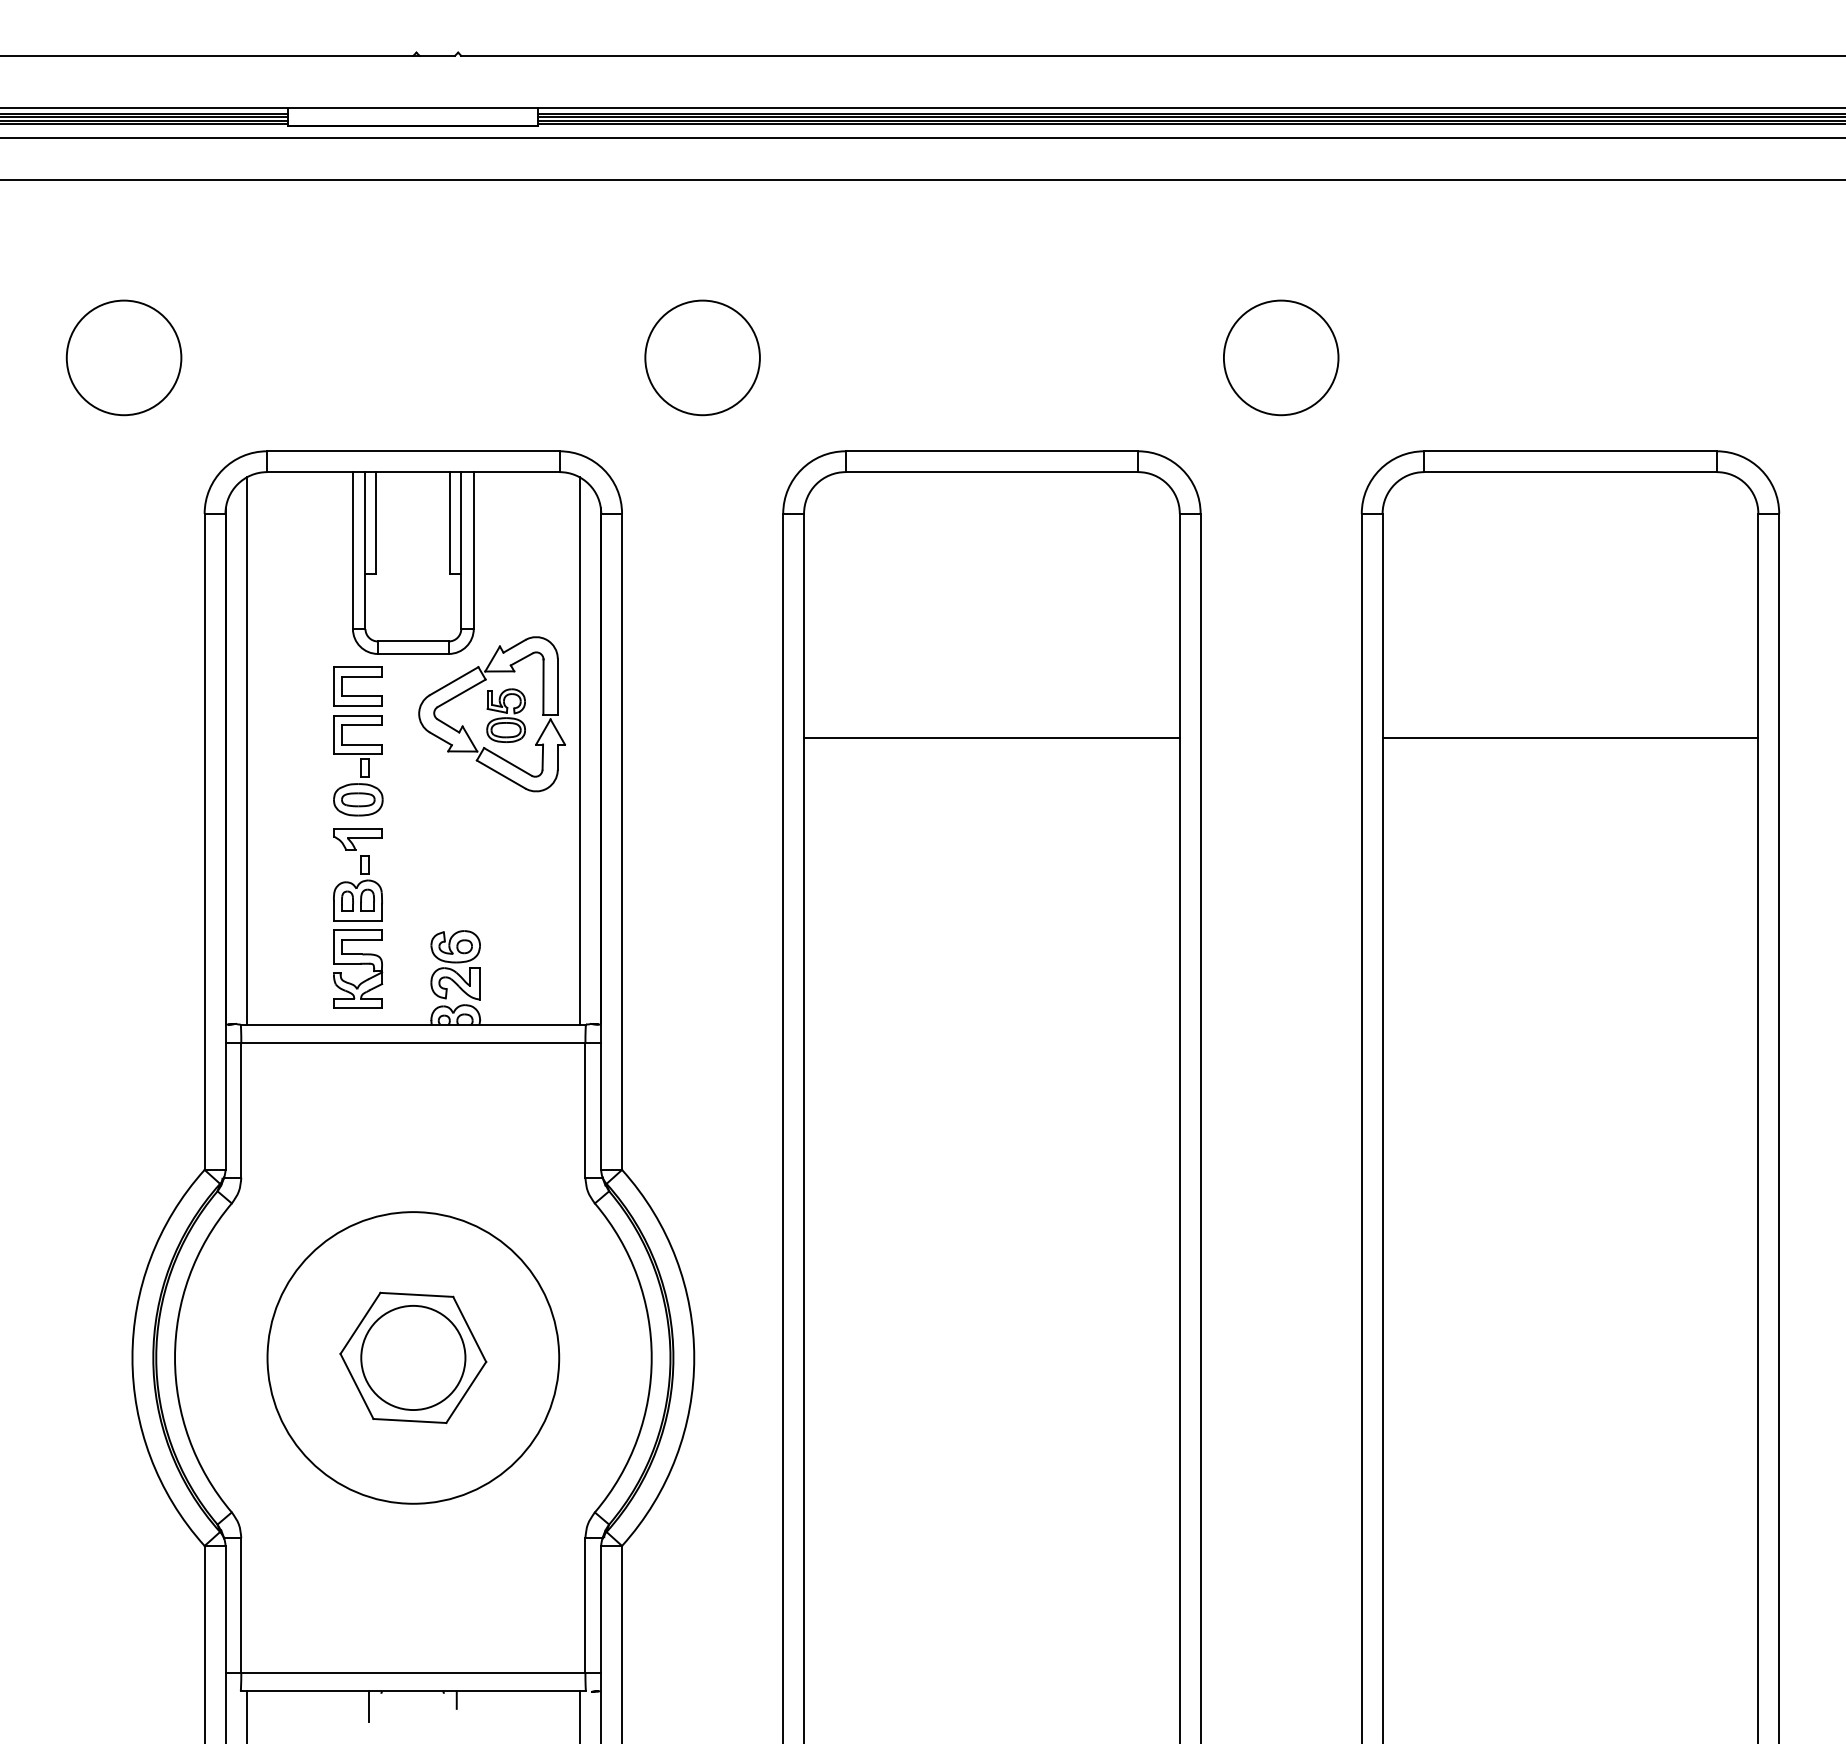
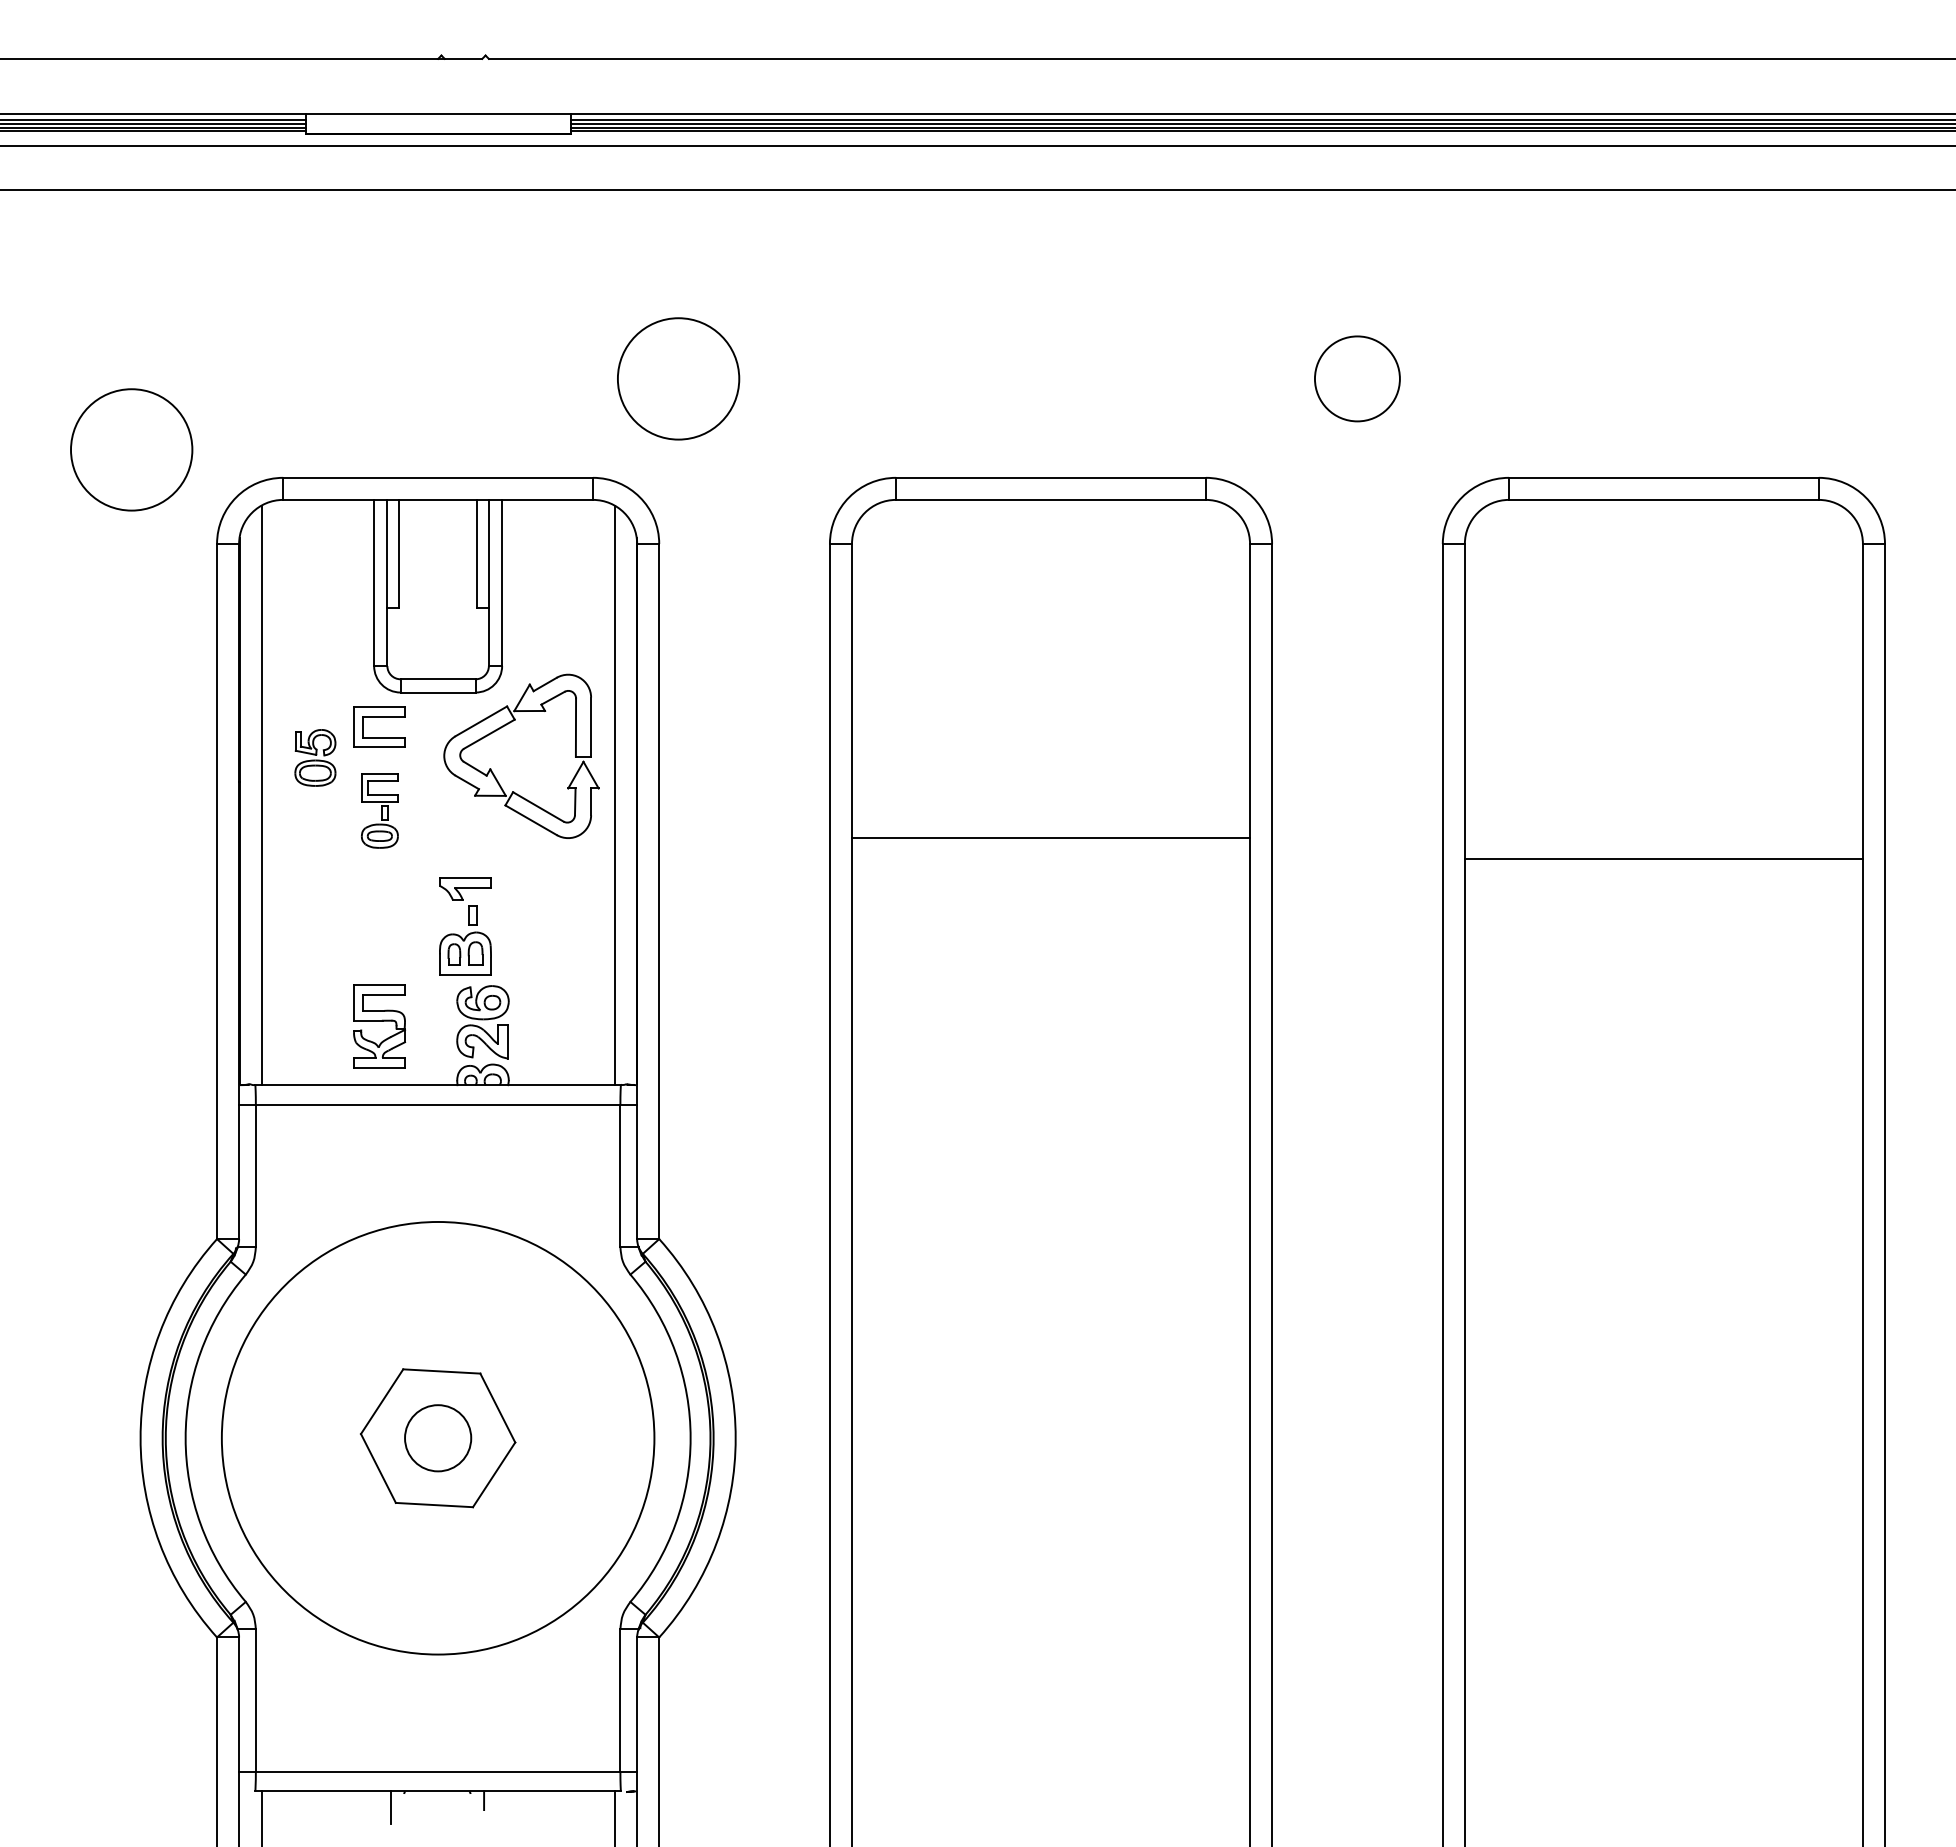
circle: (123, 357) -> (131, 449), moved
circle: (702, 357) -> (678, 378), moved
circle: (1281, 357) -> (1357, 378), size x0.7
part: (506, 715) -> (315, 757), moved
line: (992, 737) -> (1051, 837), moved
line: (1570, 737) -> (1663, 858), moved
part: (358, 765) -> (379, 810), size x0.7
part: (358, 874) -> (465, 926), moved
circle: (412, 1357) -> (437, 1437), size x1.4
circle: (412, 1358) -> (437, 1438), size x0.6

